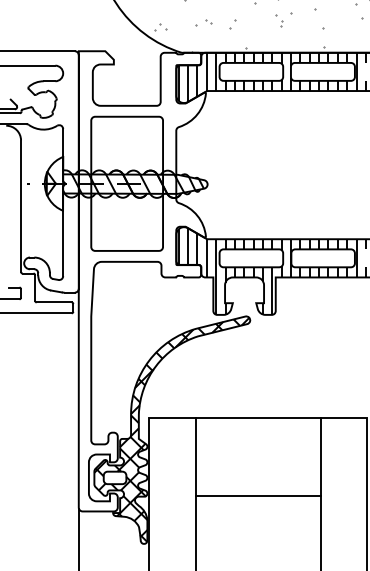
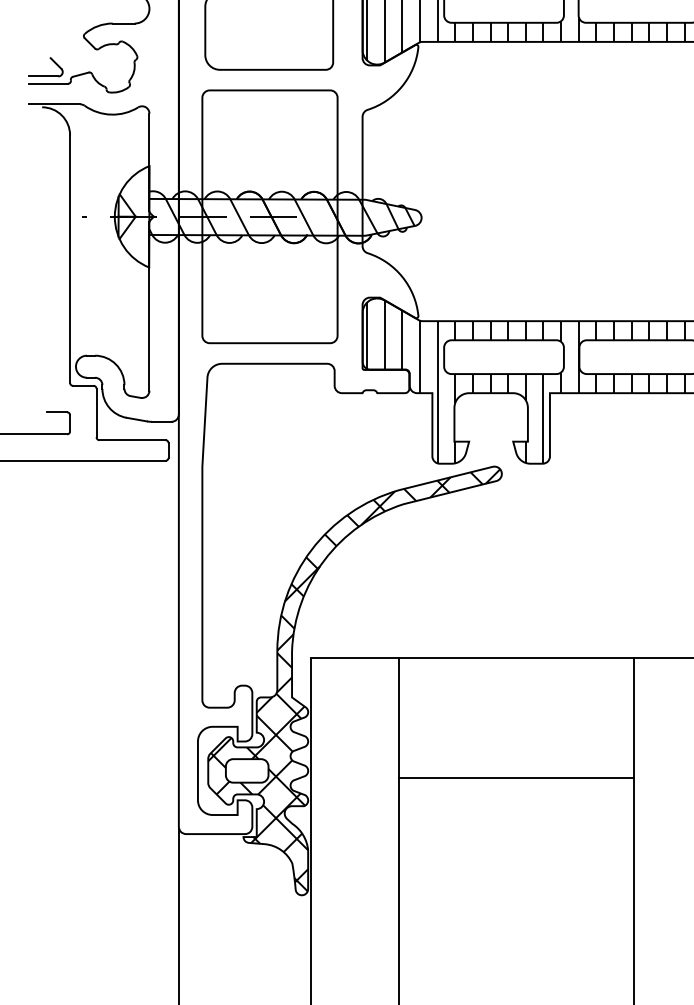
line: (257, 495) -> (515, 777), moved

